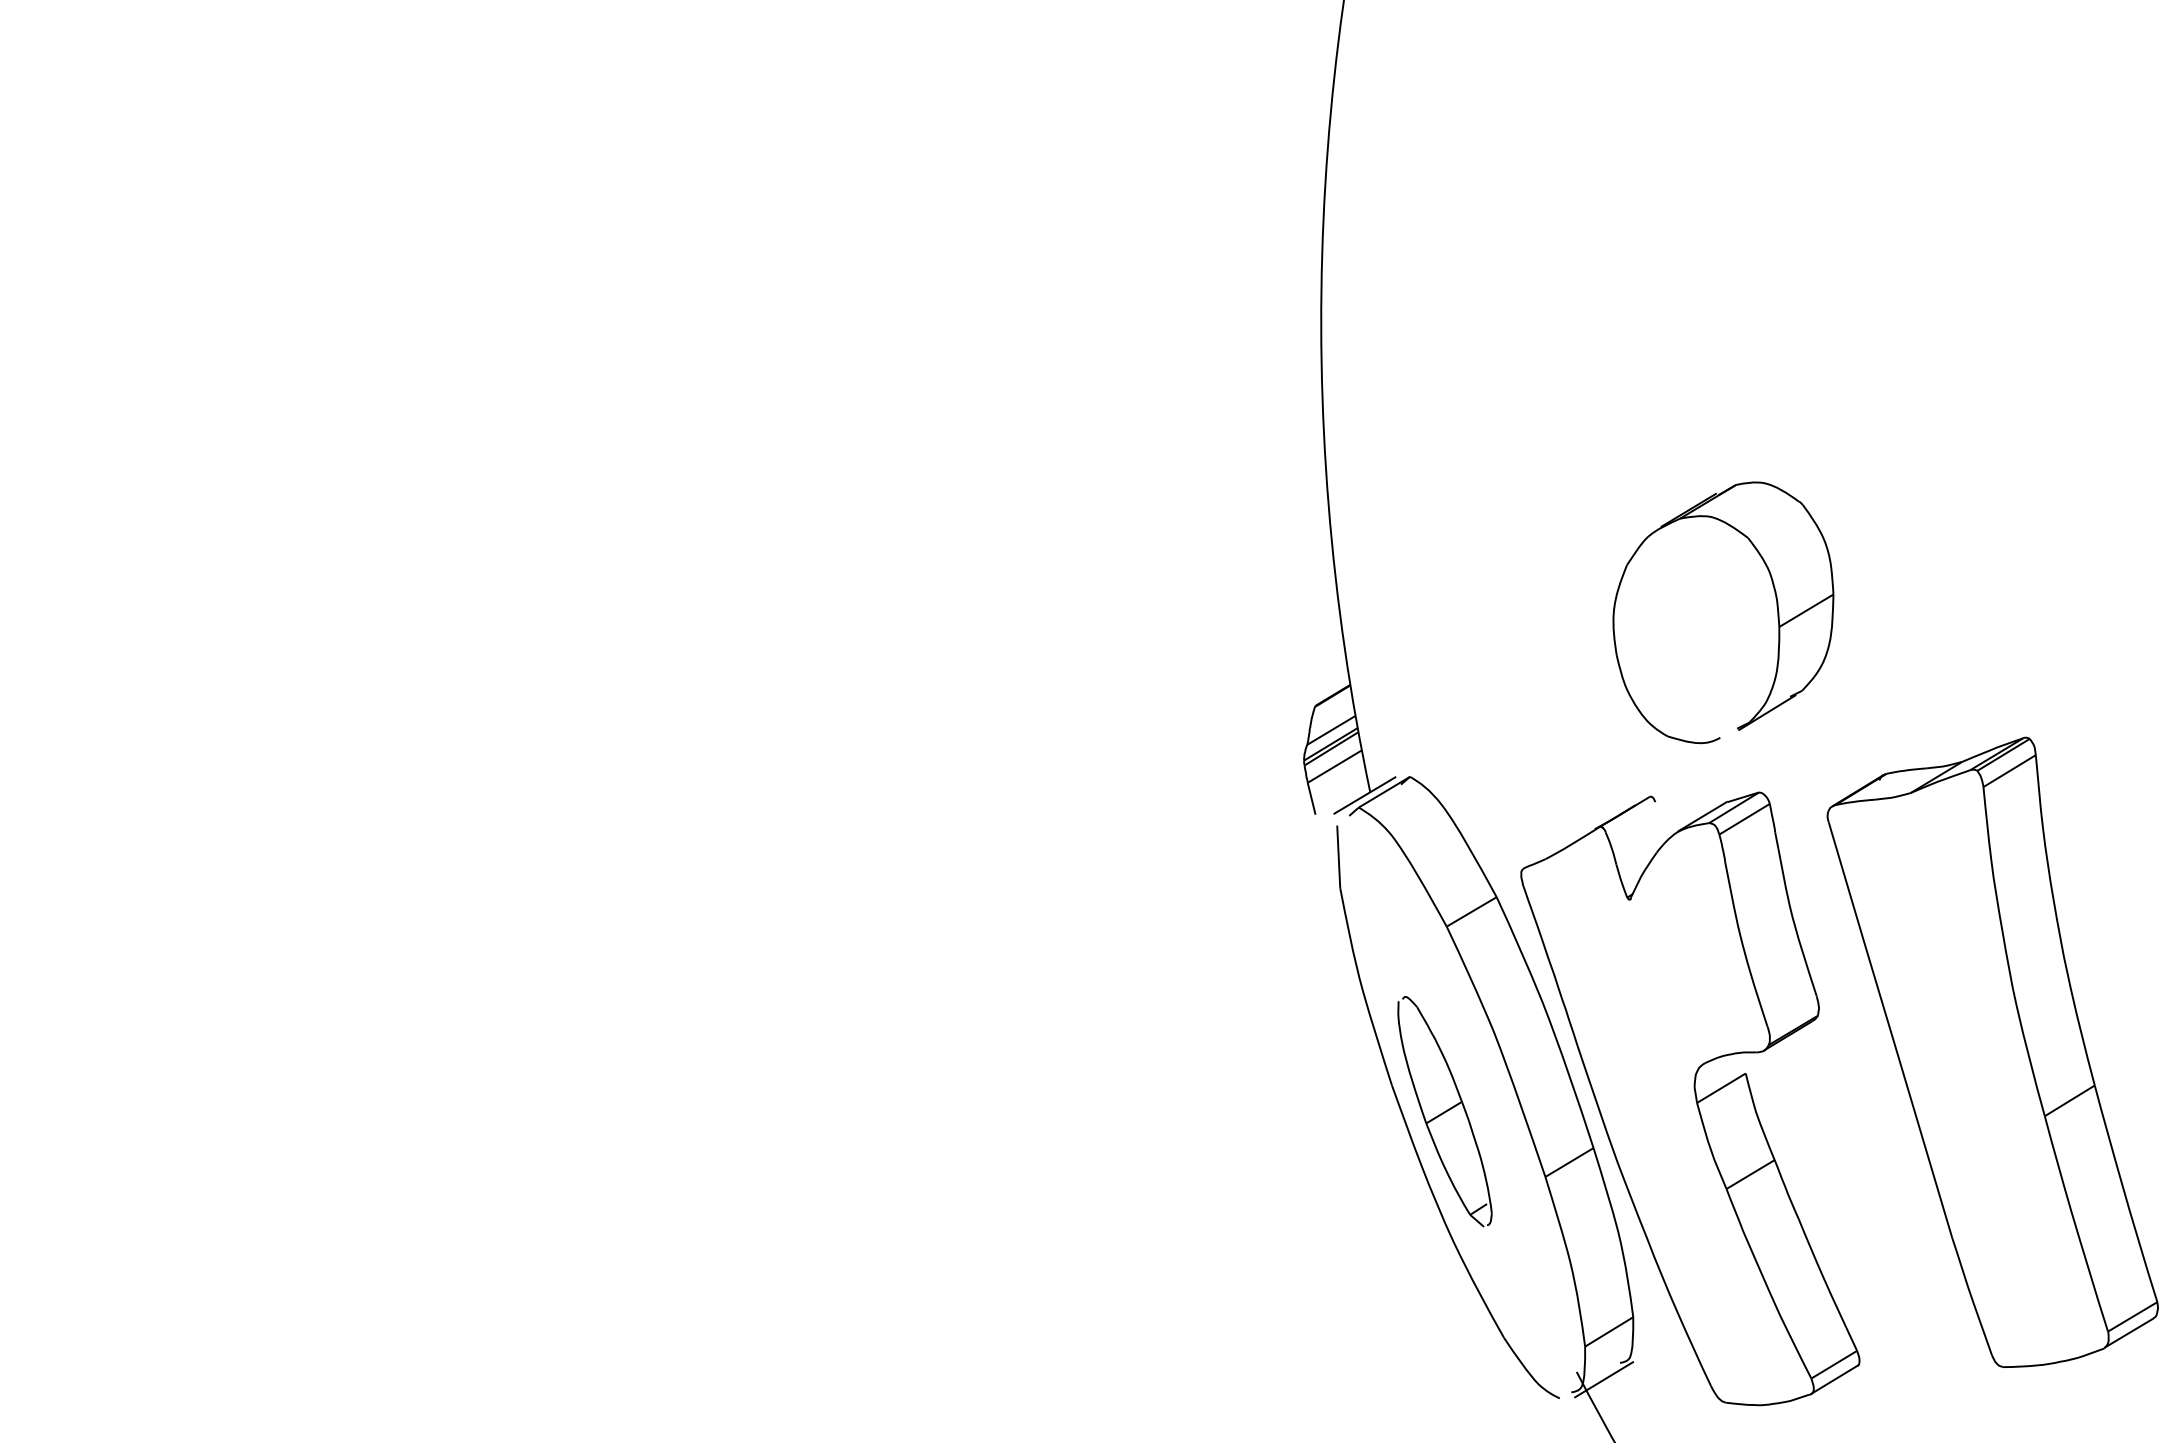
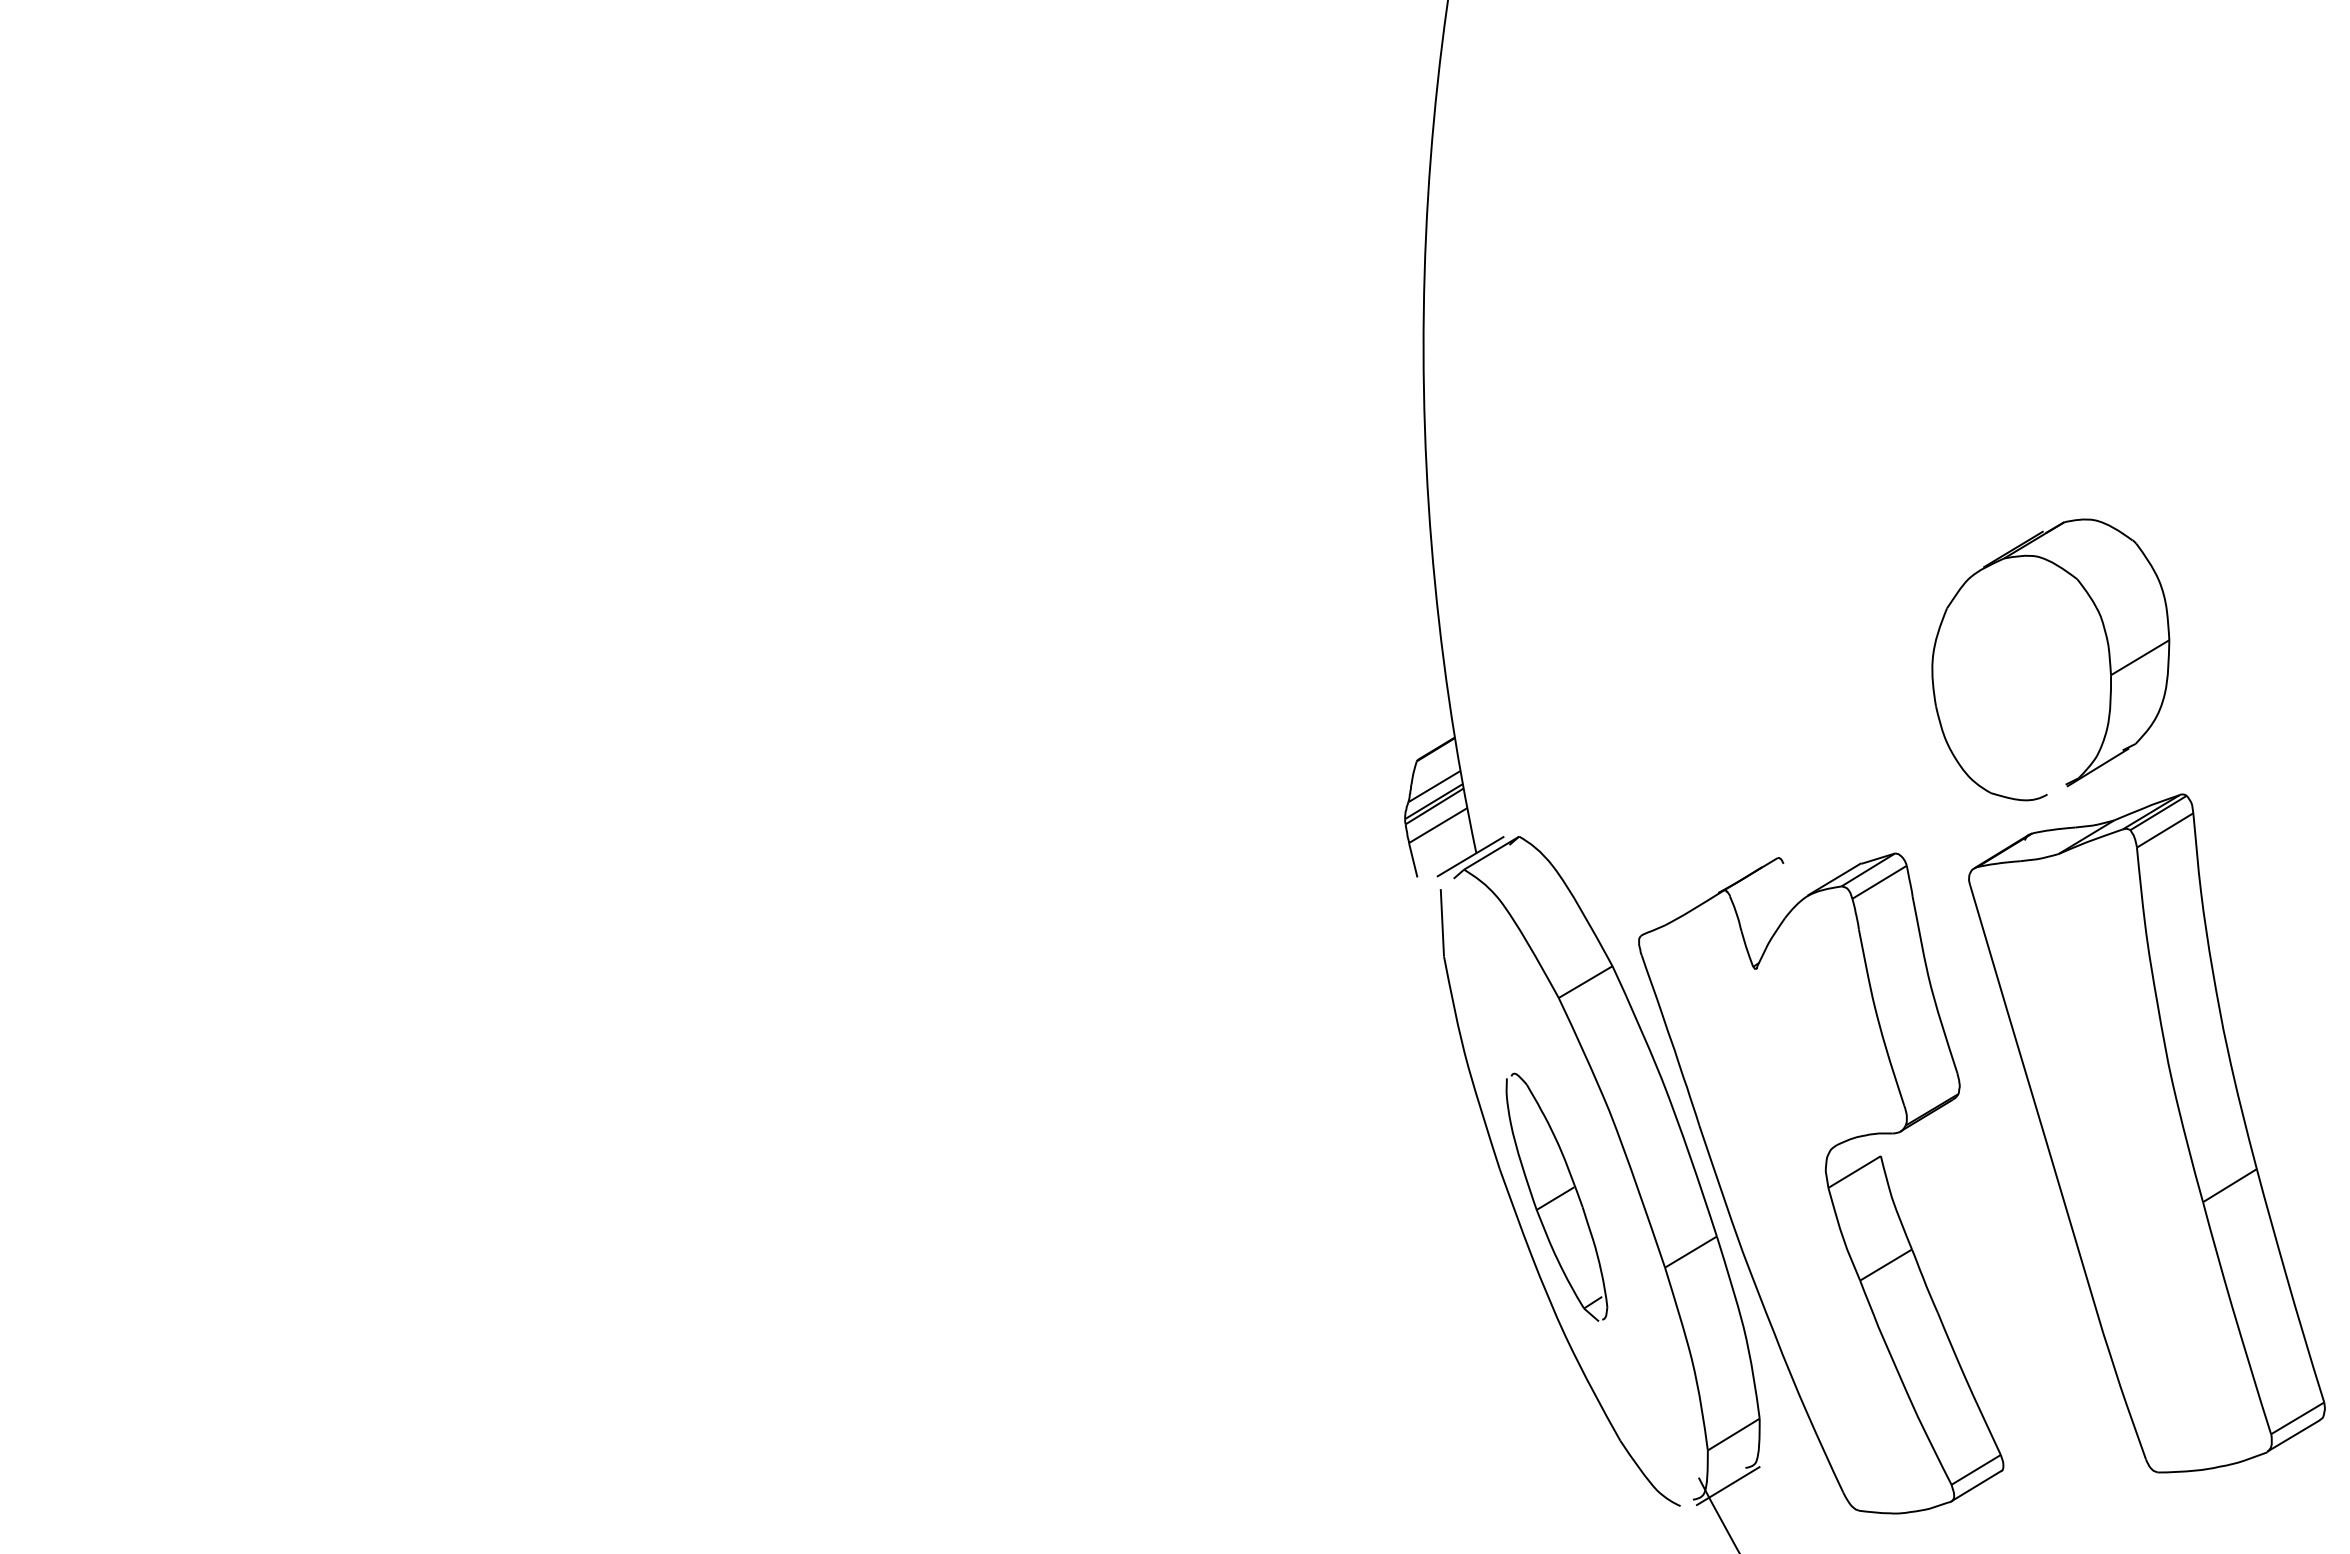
part: (1776, 611) -> (2108, 658), moved

